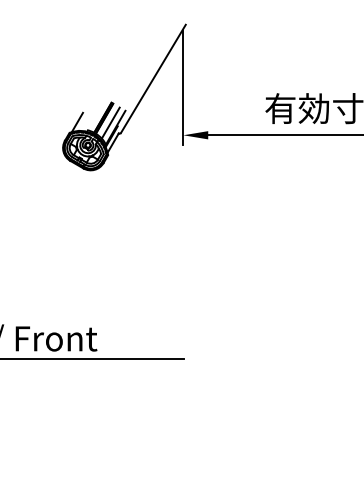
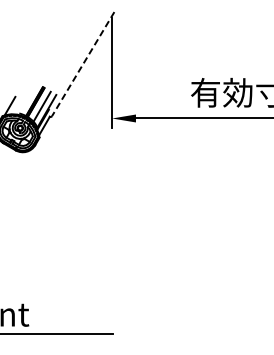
line: (153, 79) -> (83, 64), solid -> dashed

